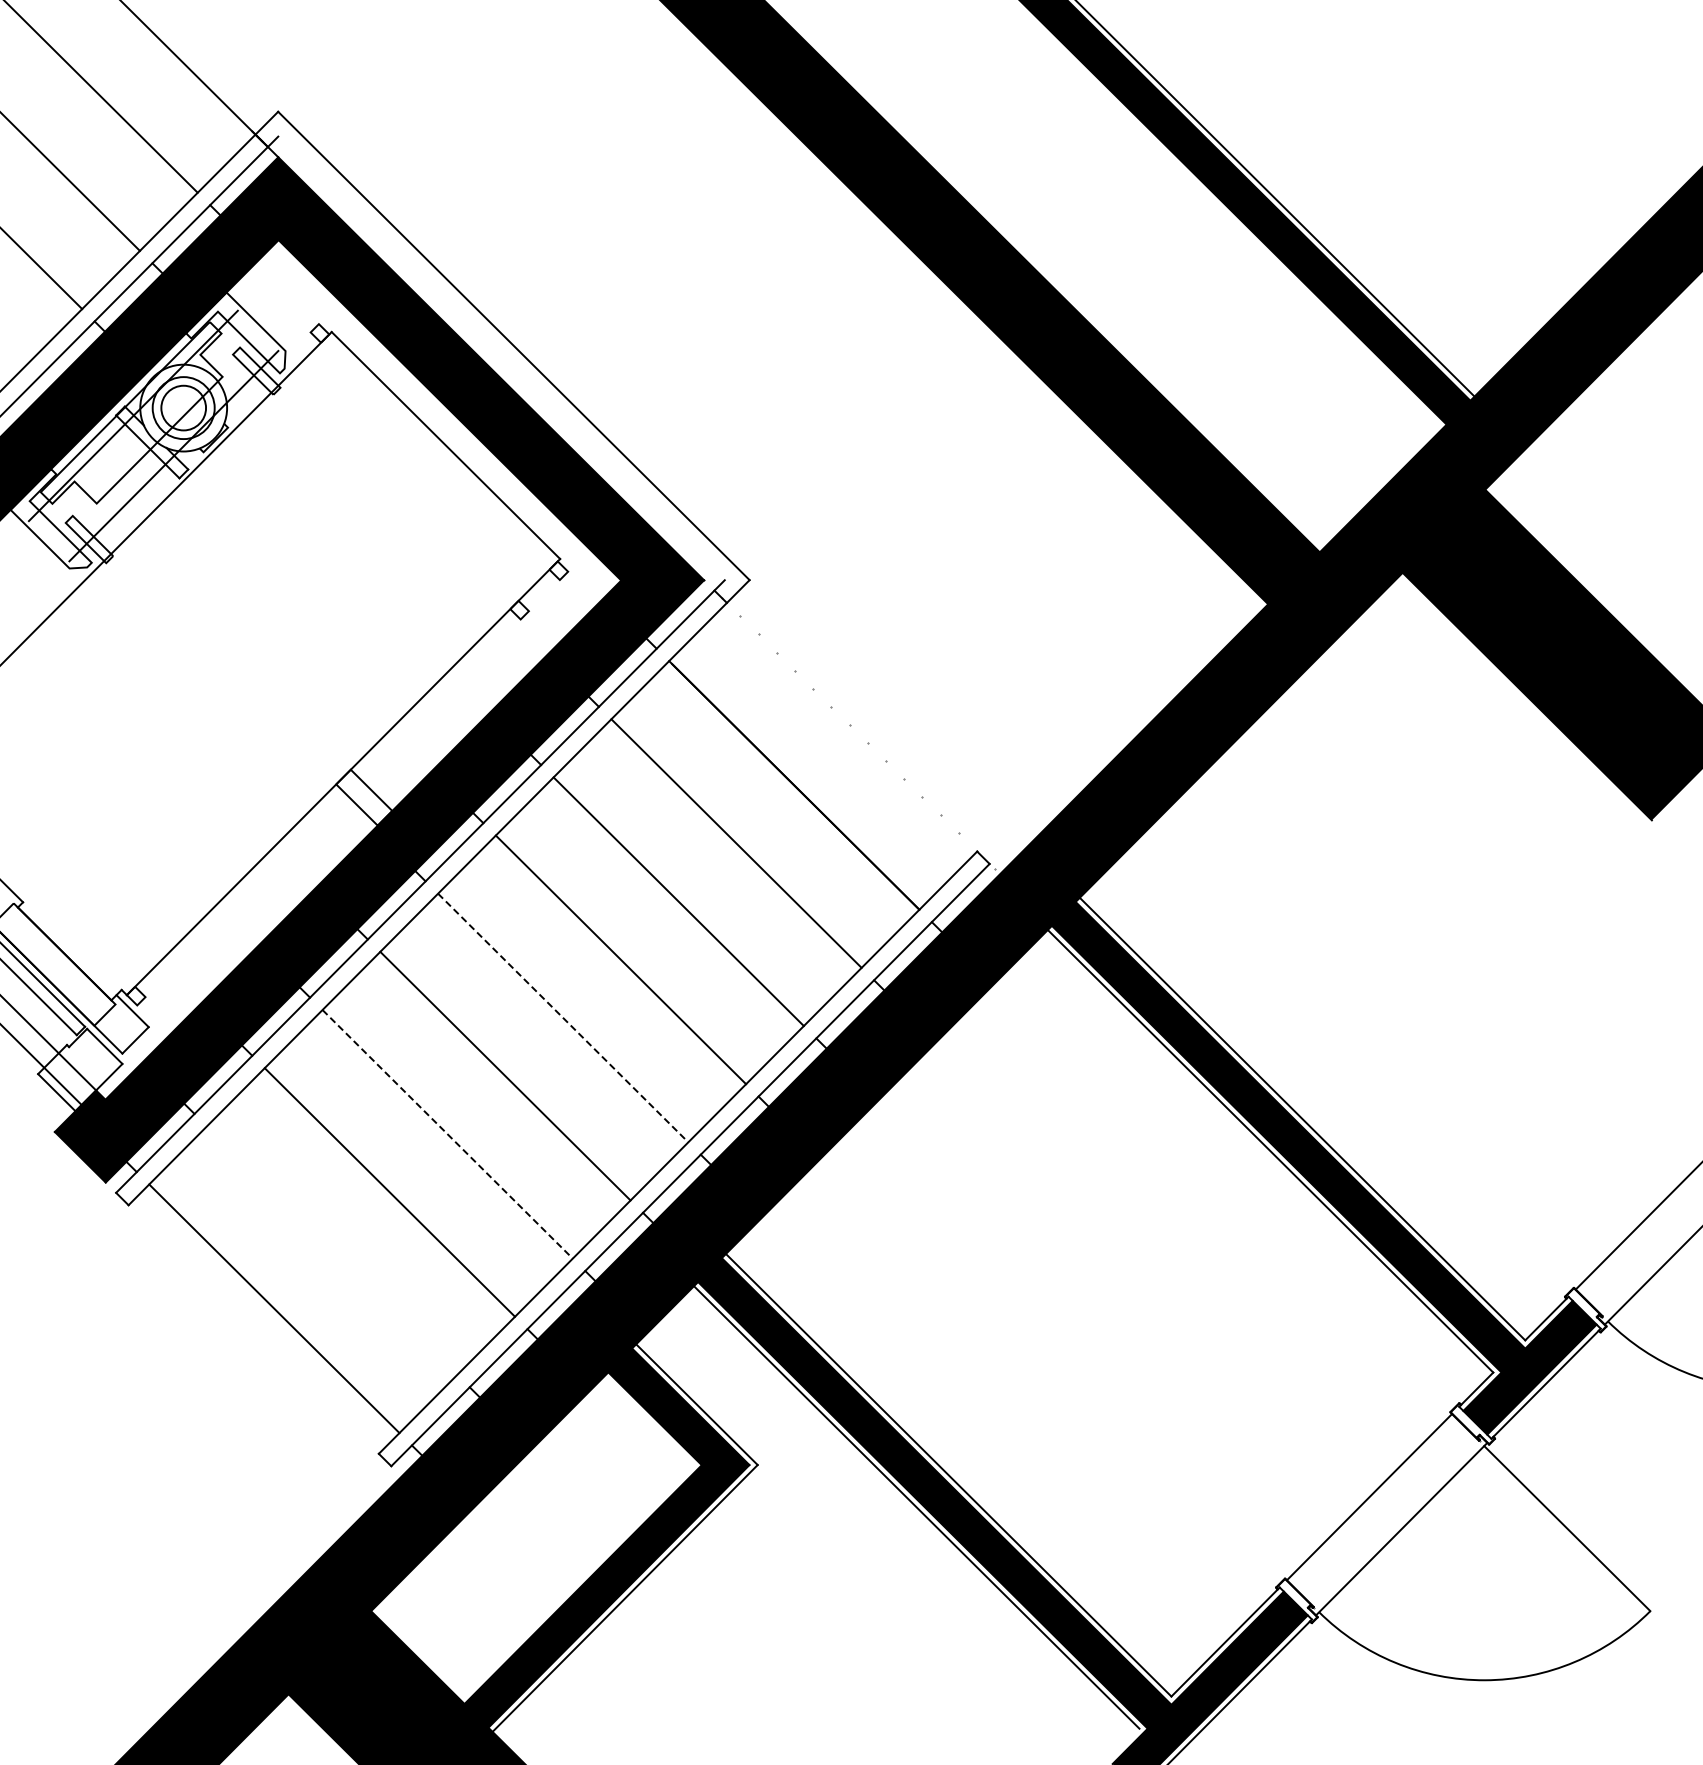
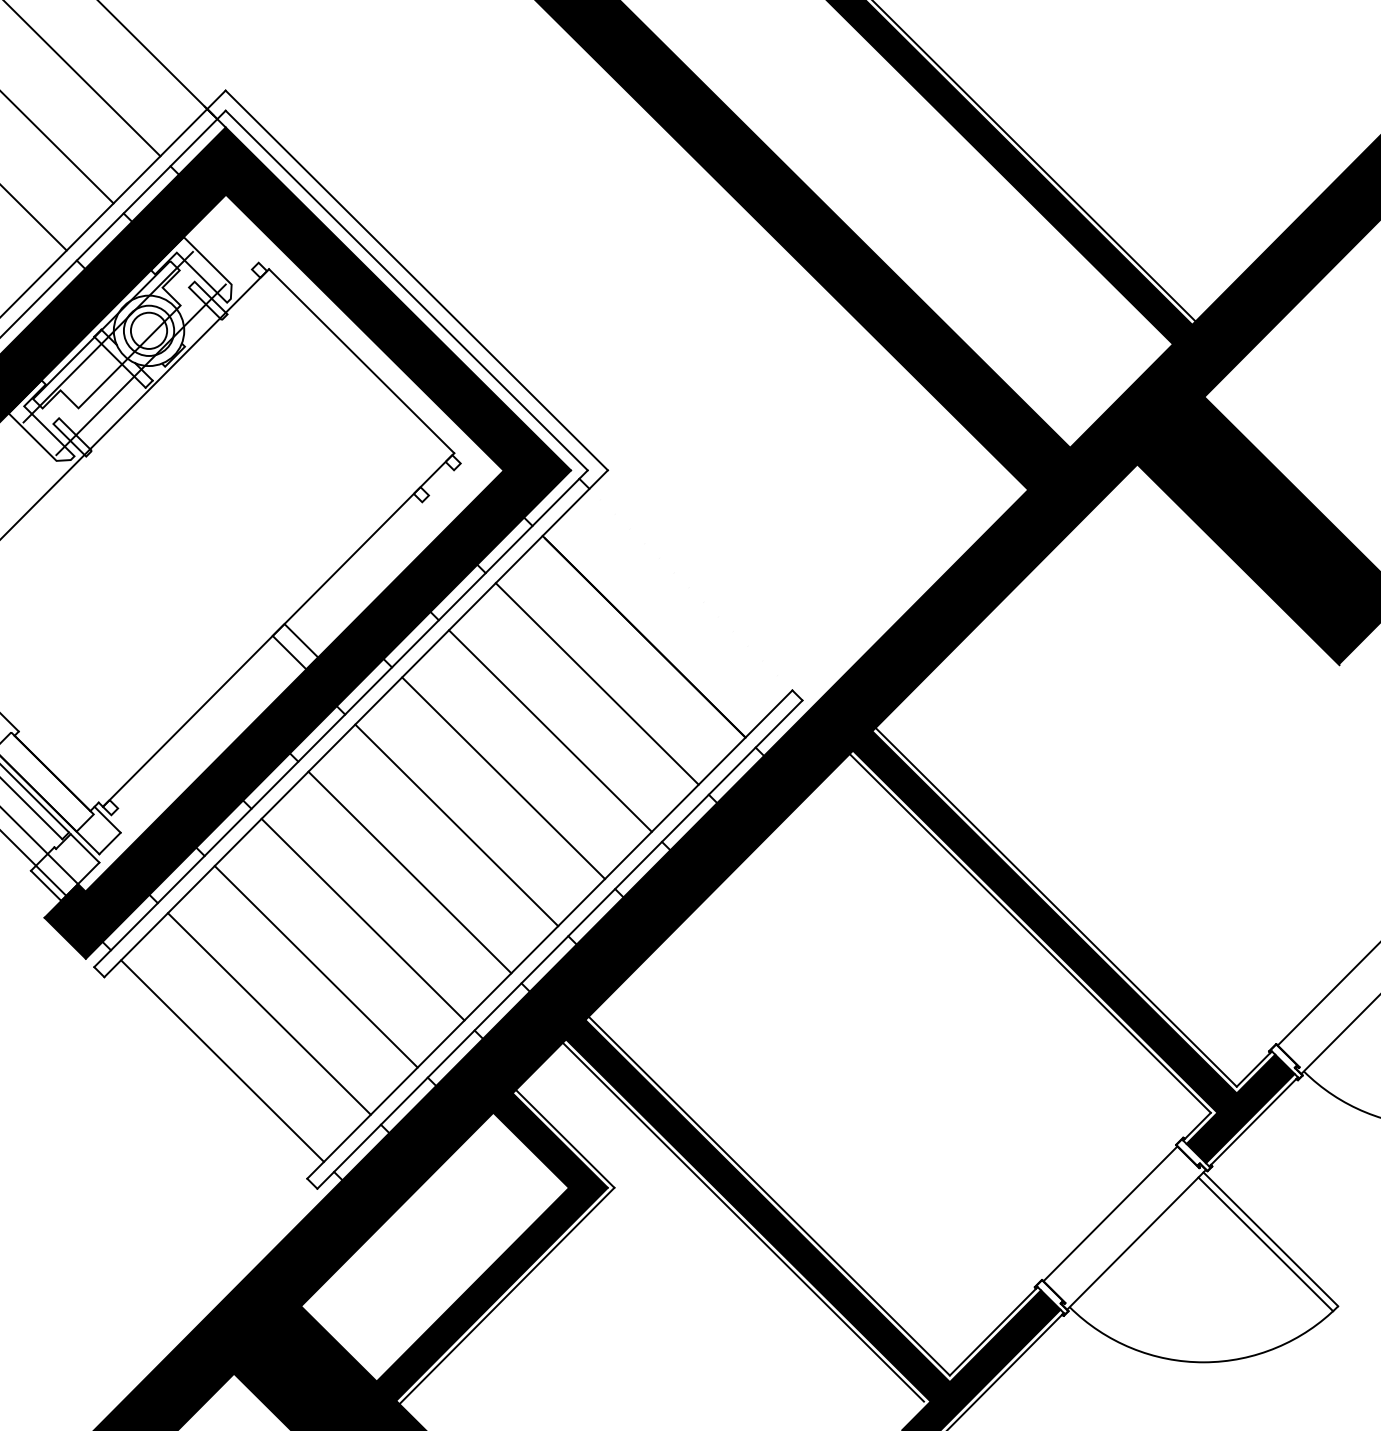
line: (501, 358) -> (406, 290), added
line: (563, 1018) -> (456, 825), dashed -> solid
line: (448, 1134) -> (363, 919), dashed -> solid
line: (332, 1250) -> (269, 1013), added
line: (1561, 1534) -> (1266, 1244), added

